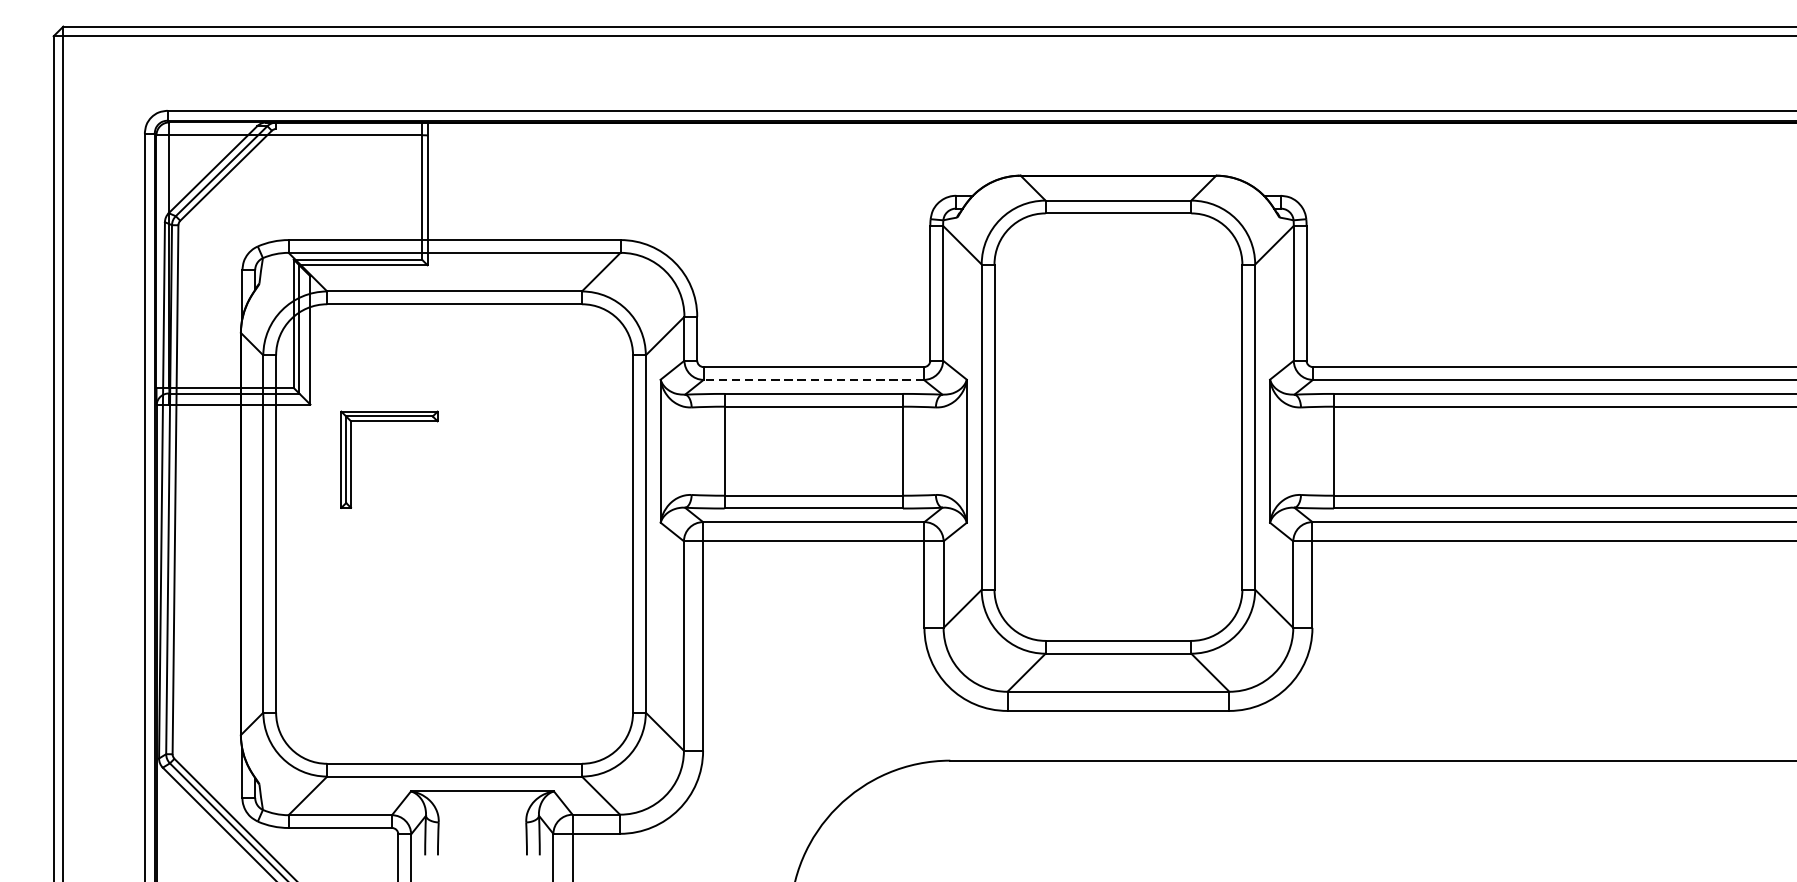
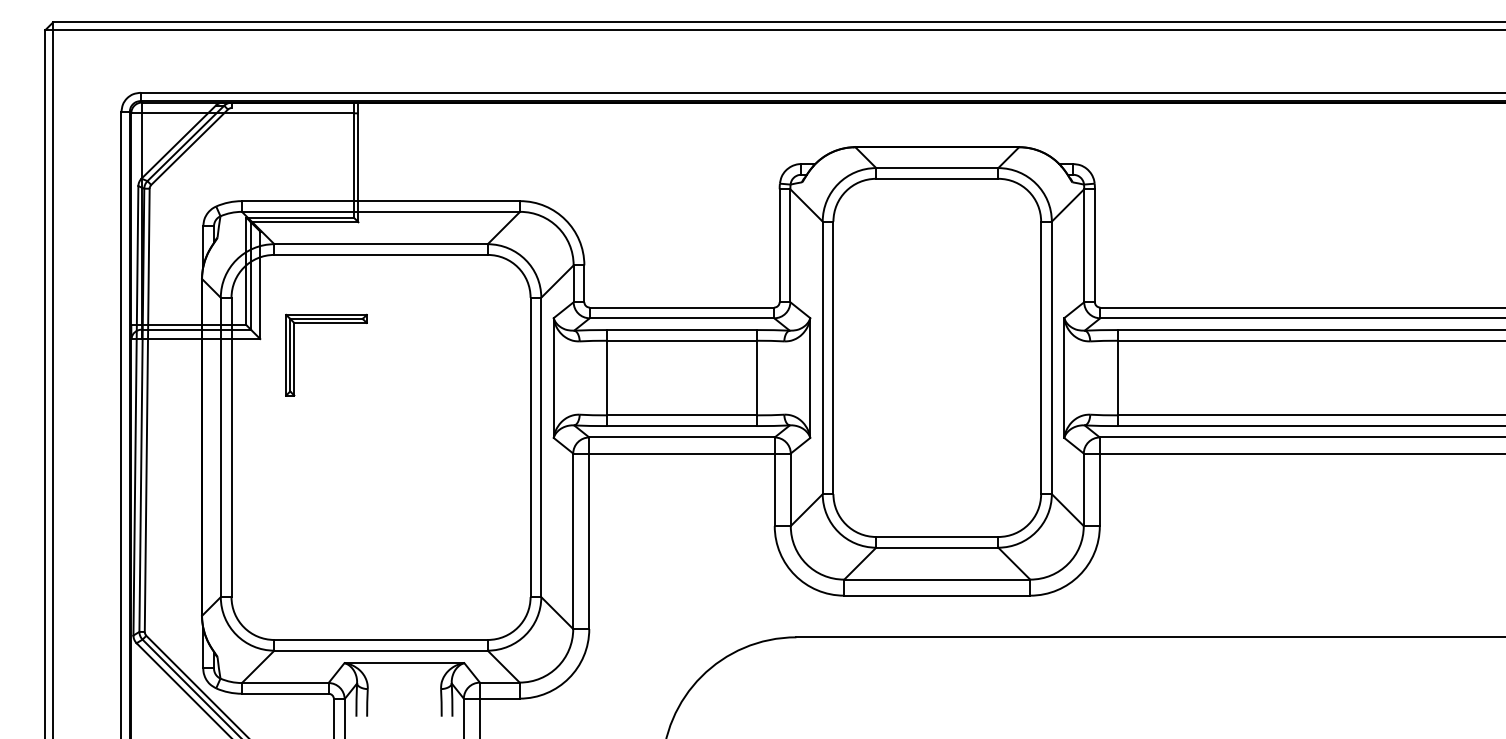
line: (813, 380) -> (681, 318), dashed -> solid
part: (389, 421) -> (326, 323), moved

